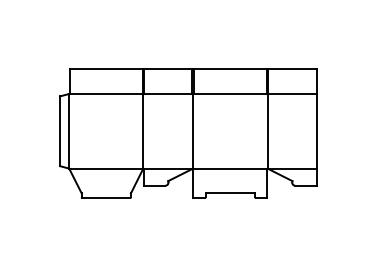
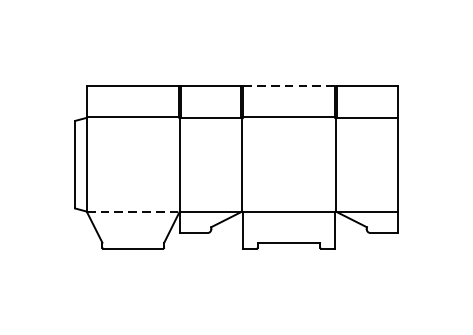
line: (230, 68) -> (289, 85), solid -> dashed
line: (106, 168) -> (133, 211), solid -> dashed

